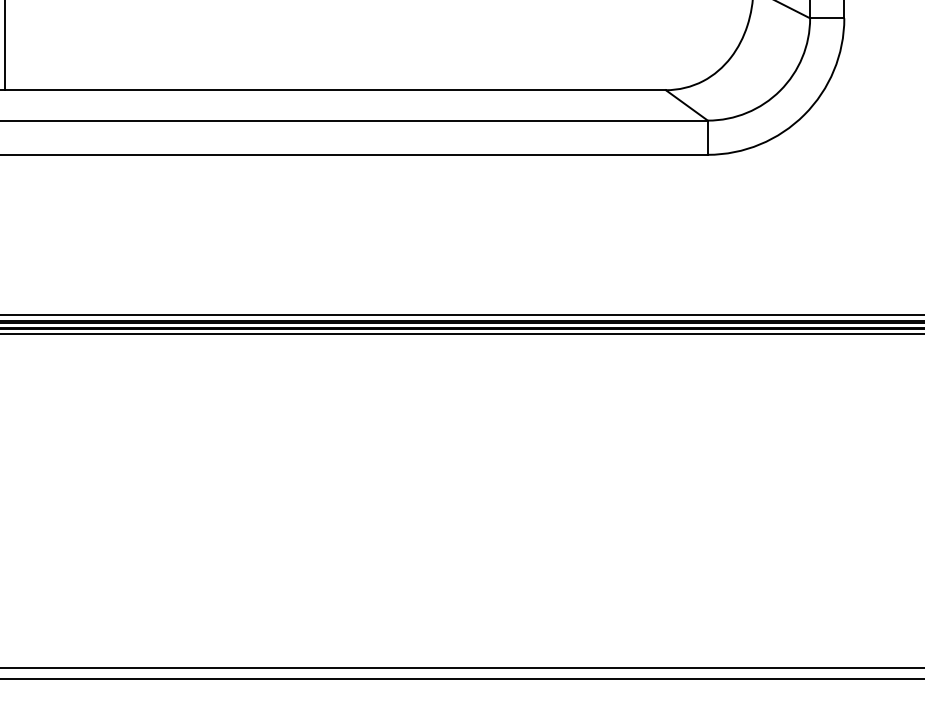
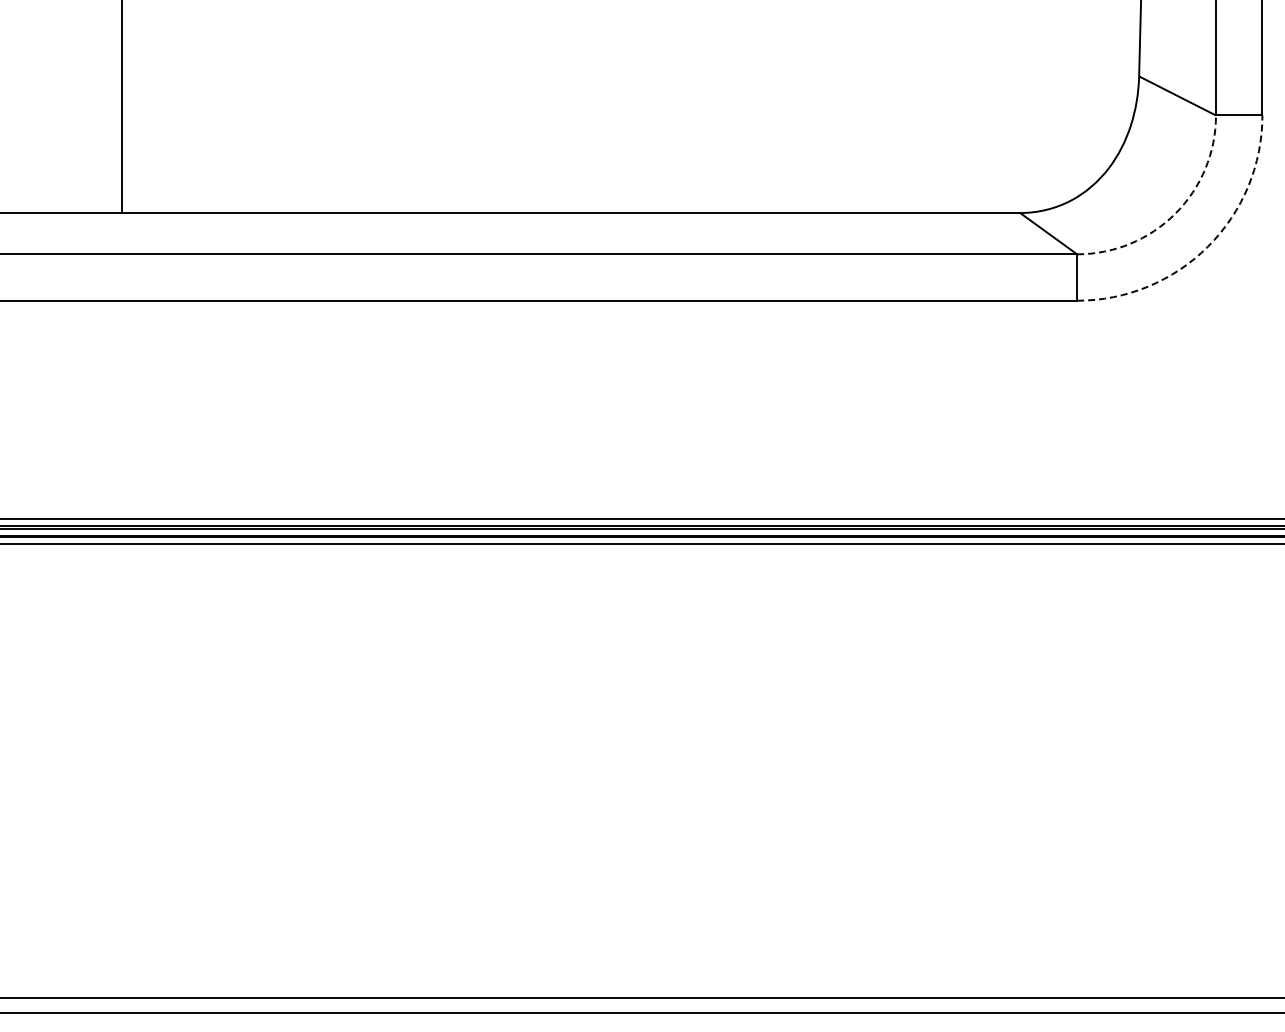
arc: (780, 90) -> (1175, 213), solid -> dashed
arc: (804, 114) -> (1208, 246), solid -> dashed

